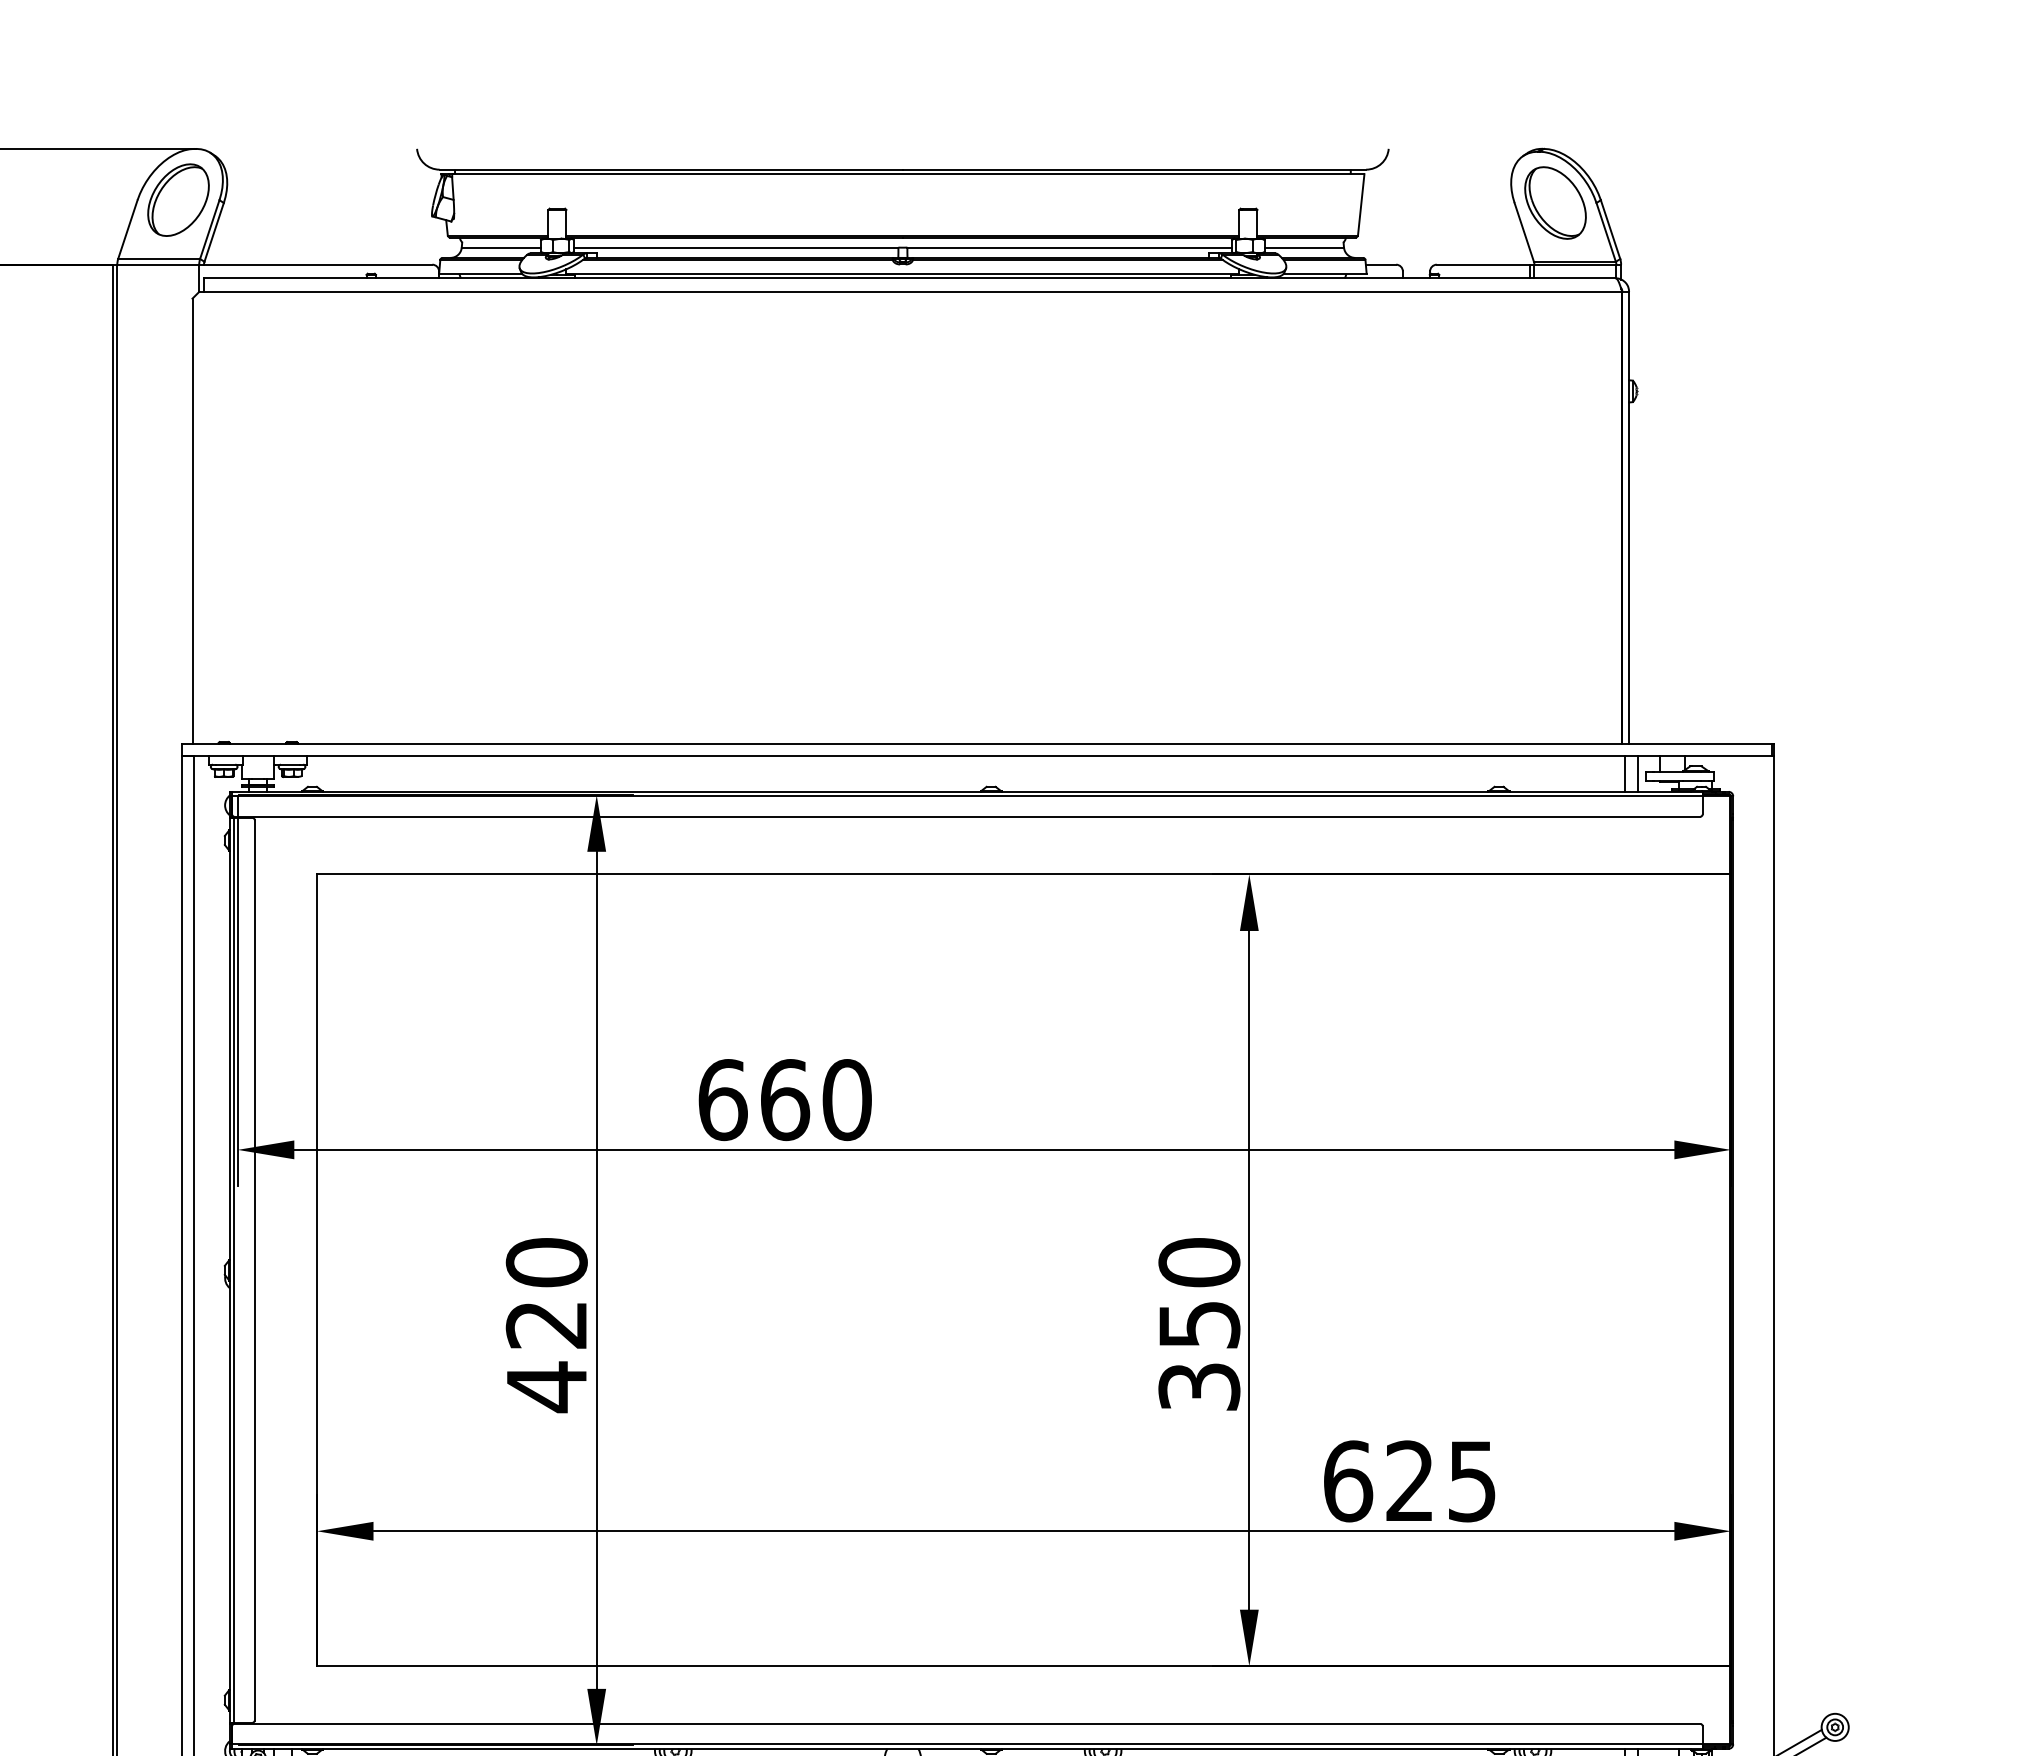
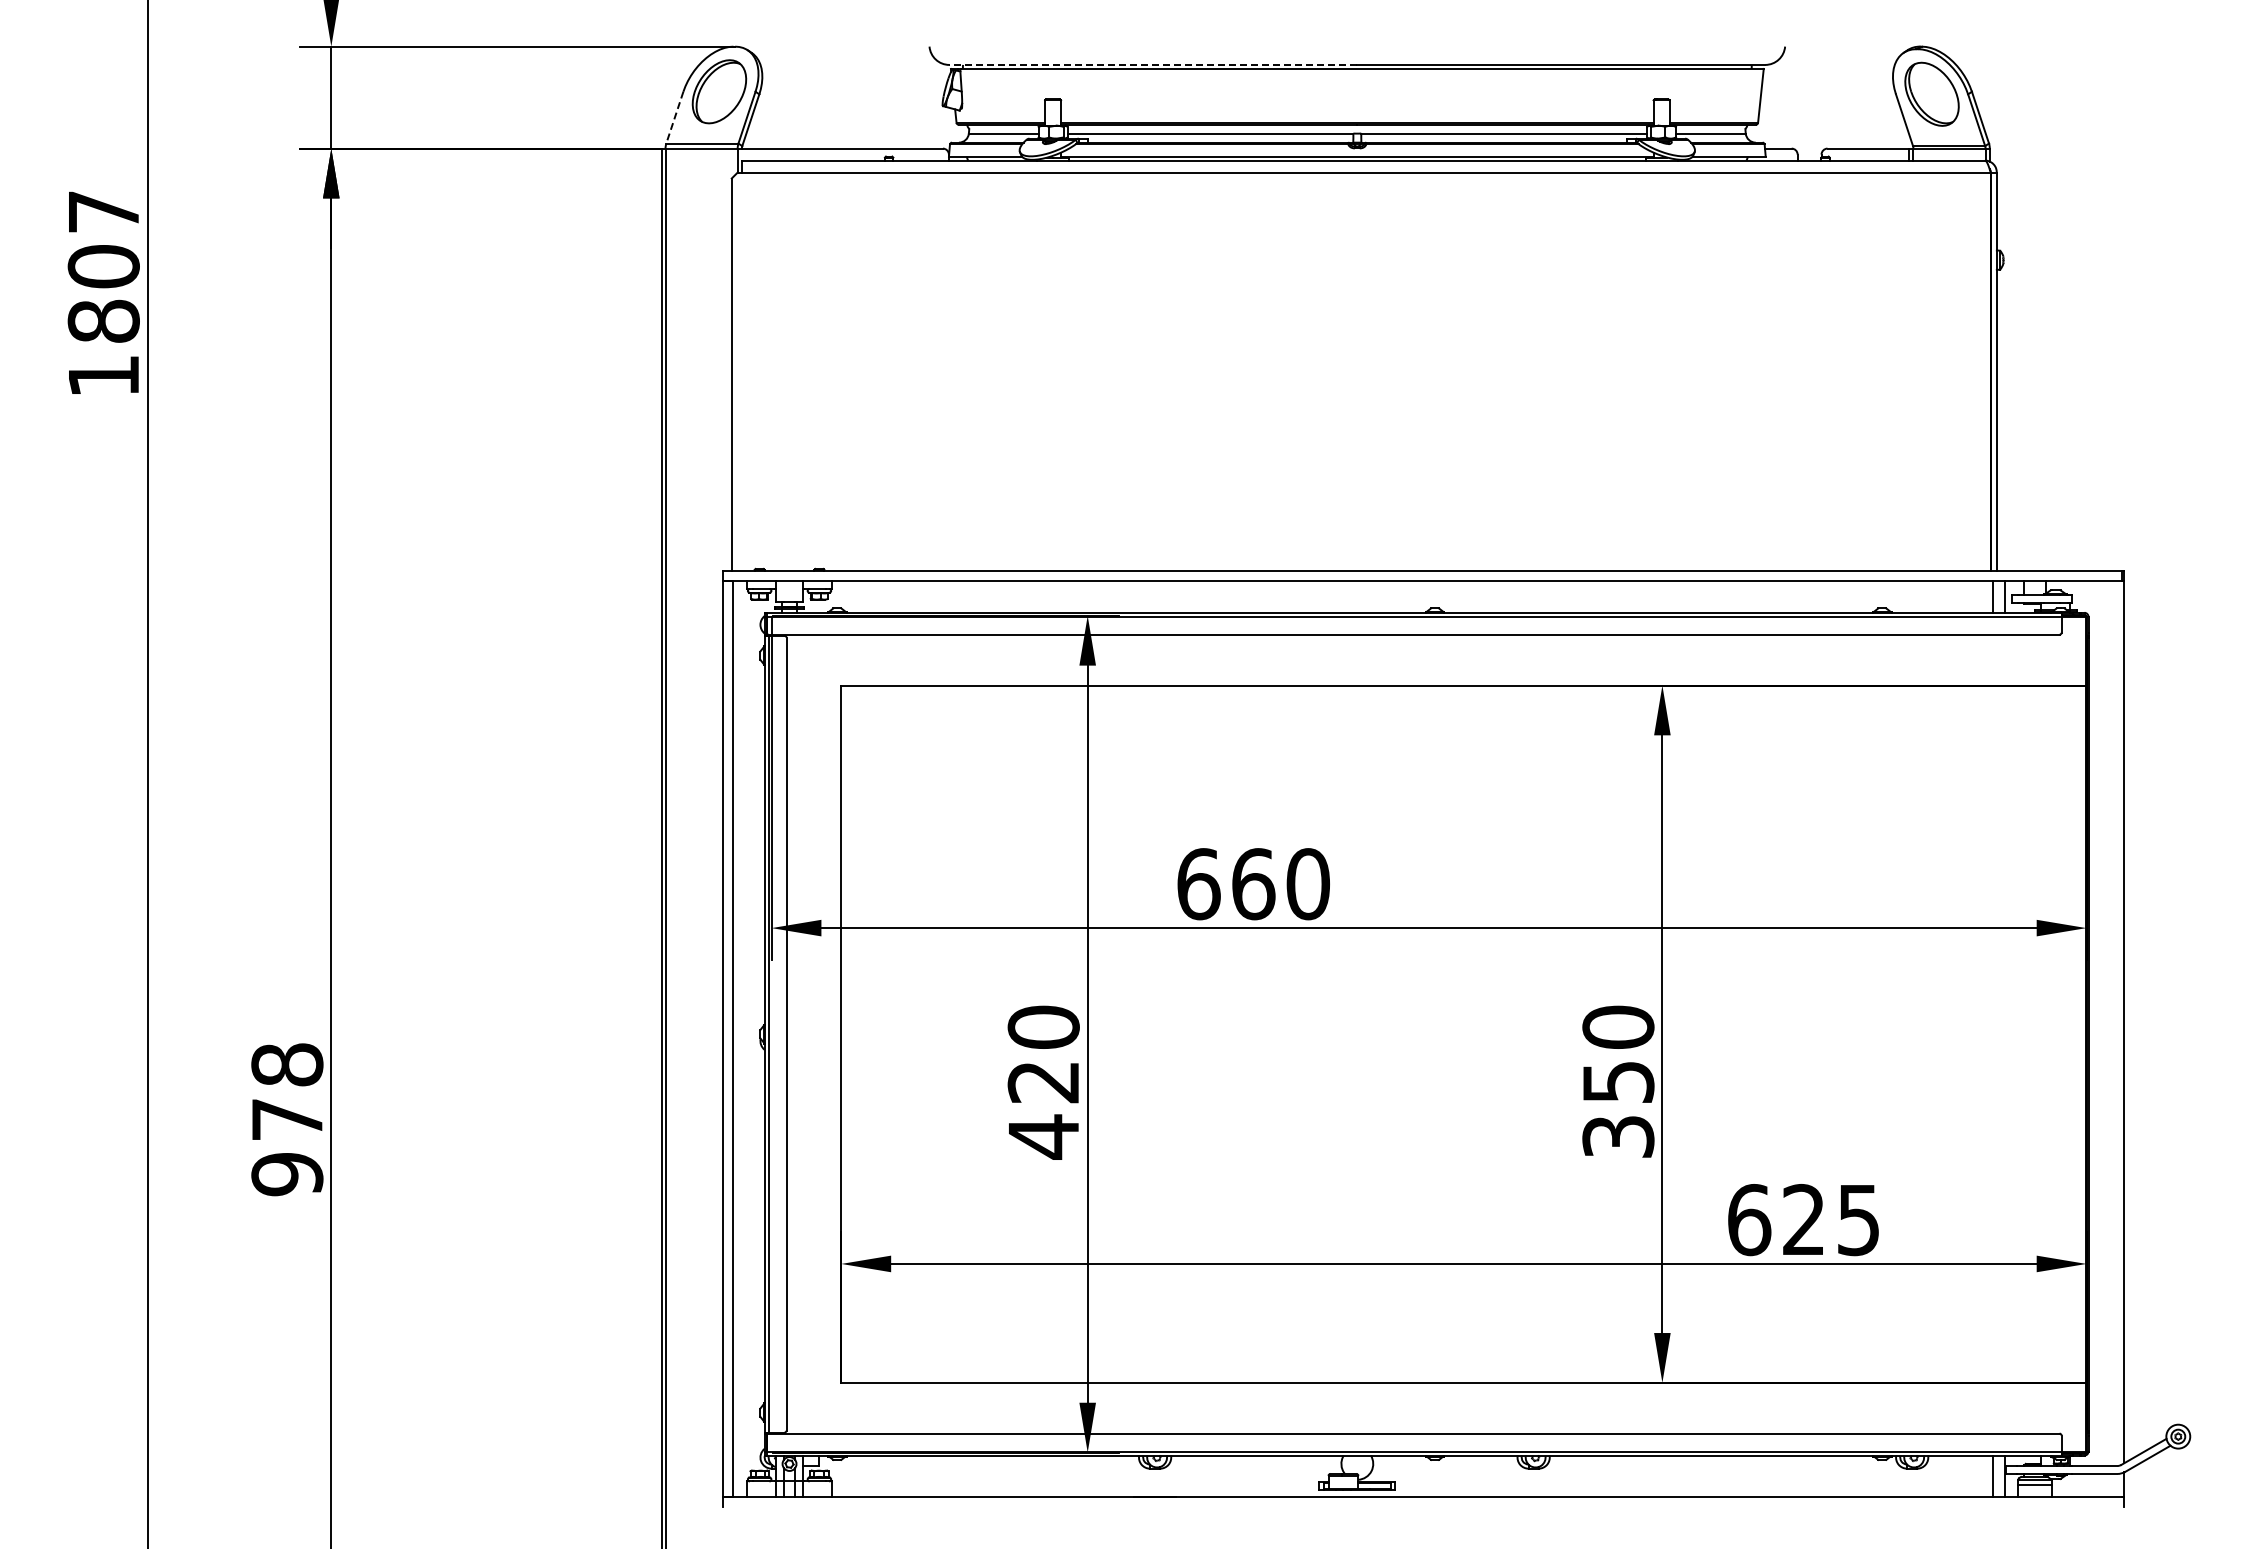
line: (671, 169) -> (1153, 64), solid -> dashed
line: (127, 230) -> (674, 118), solid -> dashed

